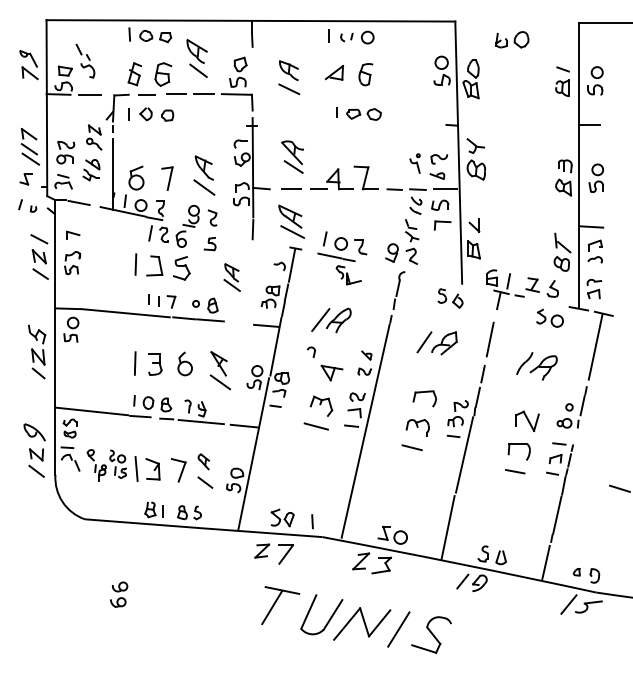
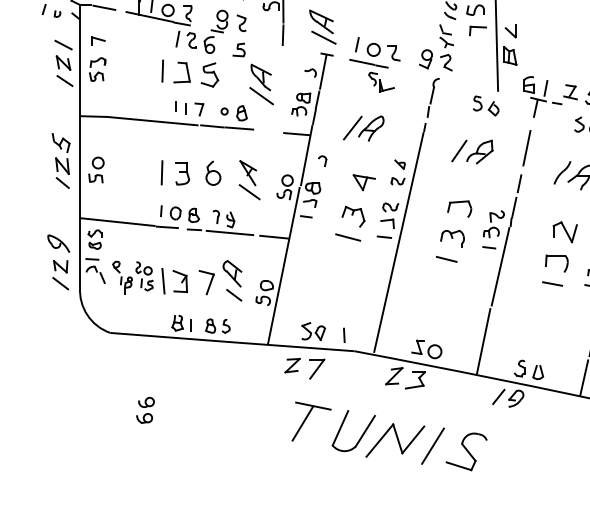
part: (232, 277) -> (262, 84), size x1.43
part: (71, 329) -> (96, 169), moved
part: (311, 351) -> (322, 160), moved
part: (203, 461) -> (232, 273), size x1.67

